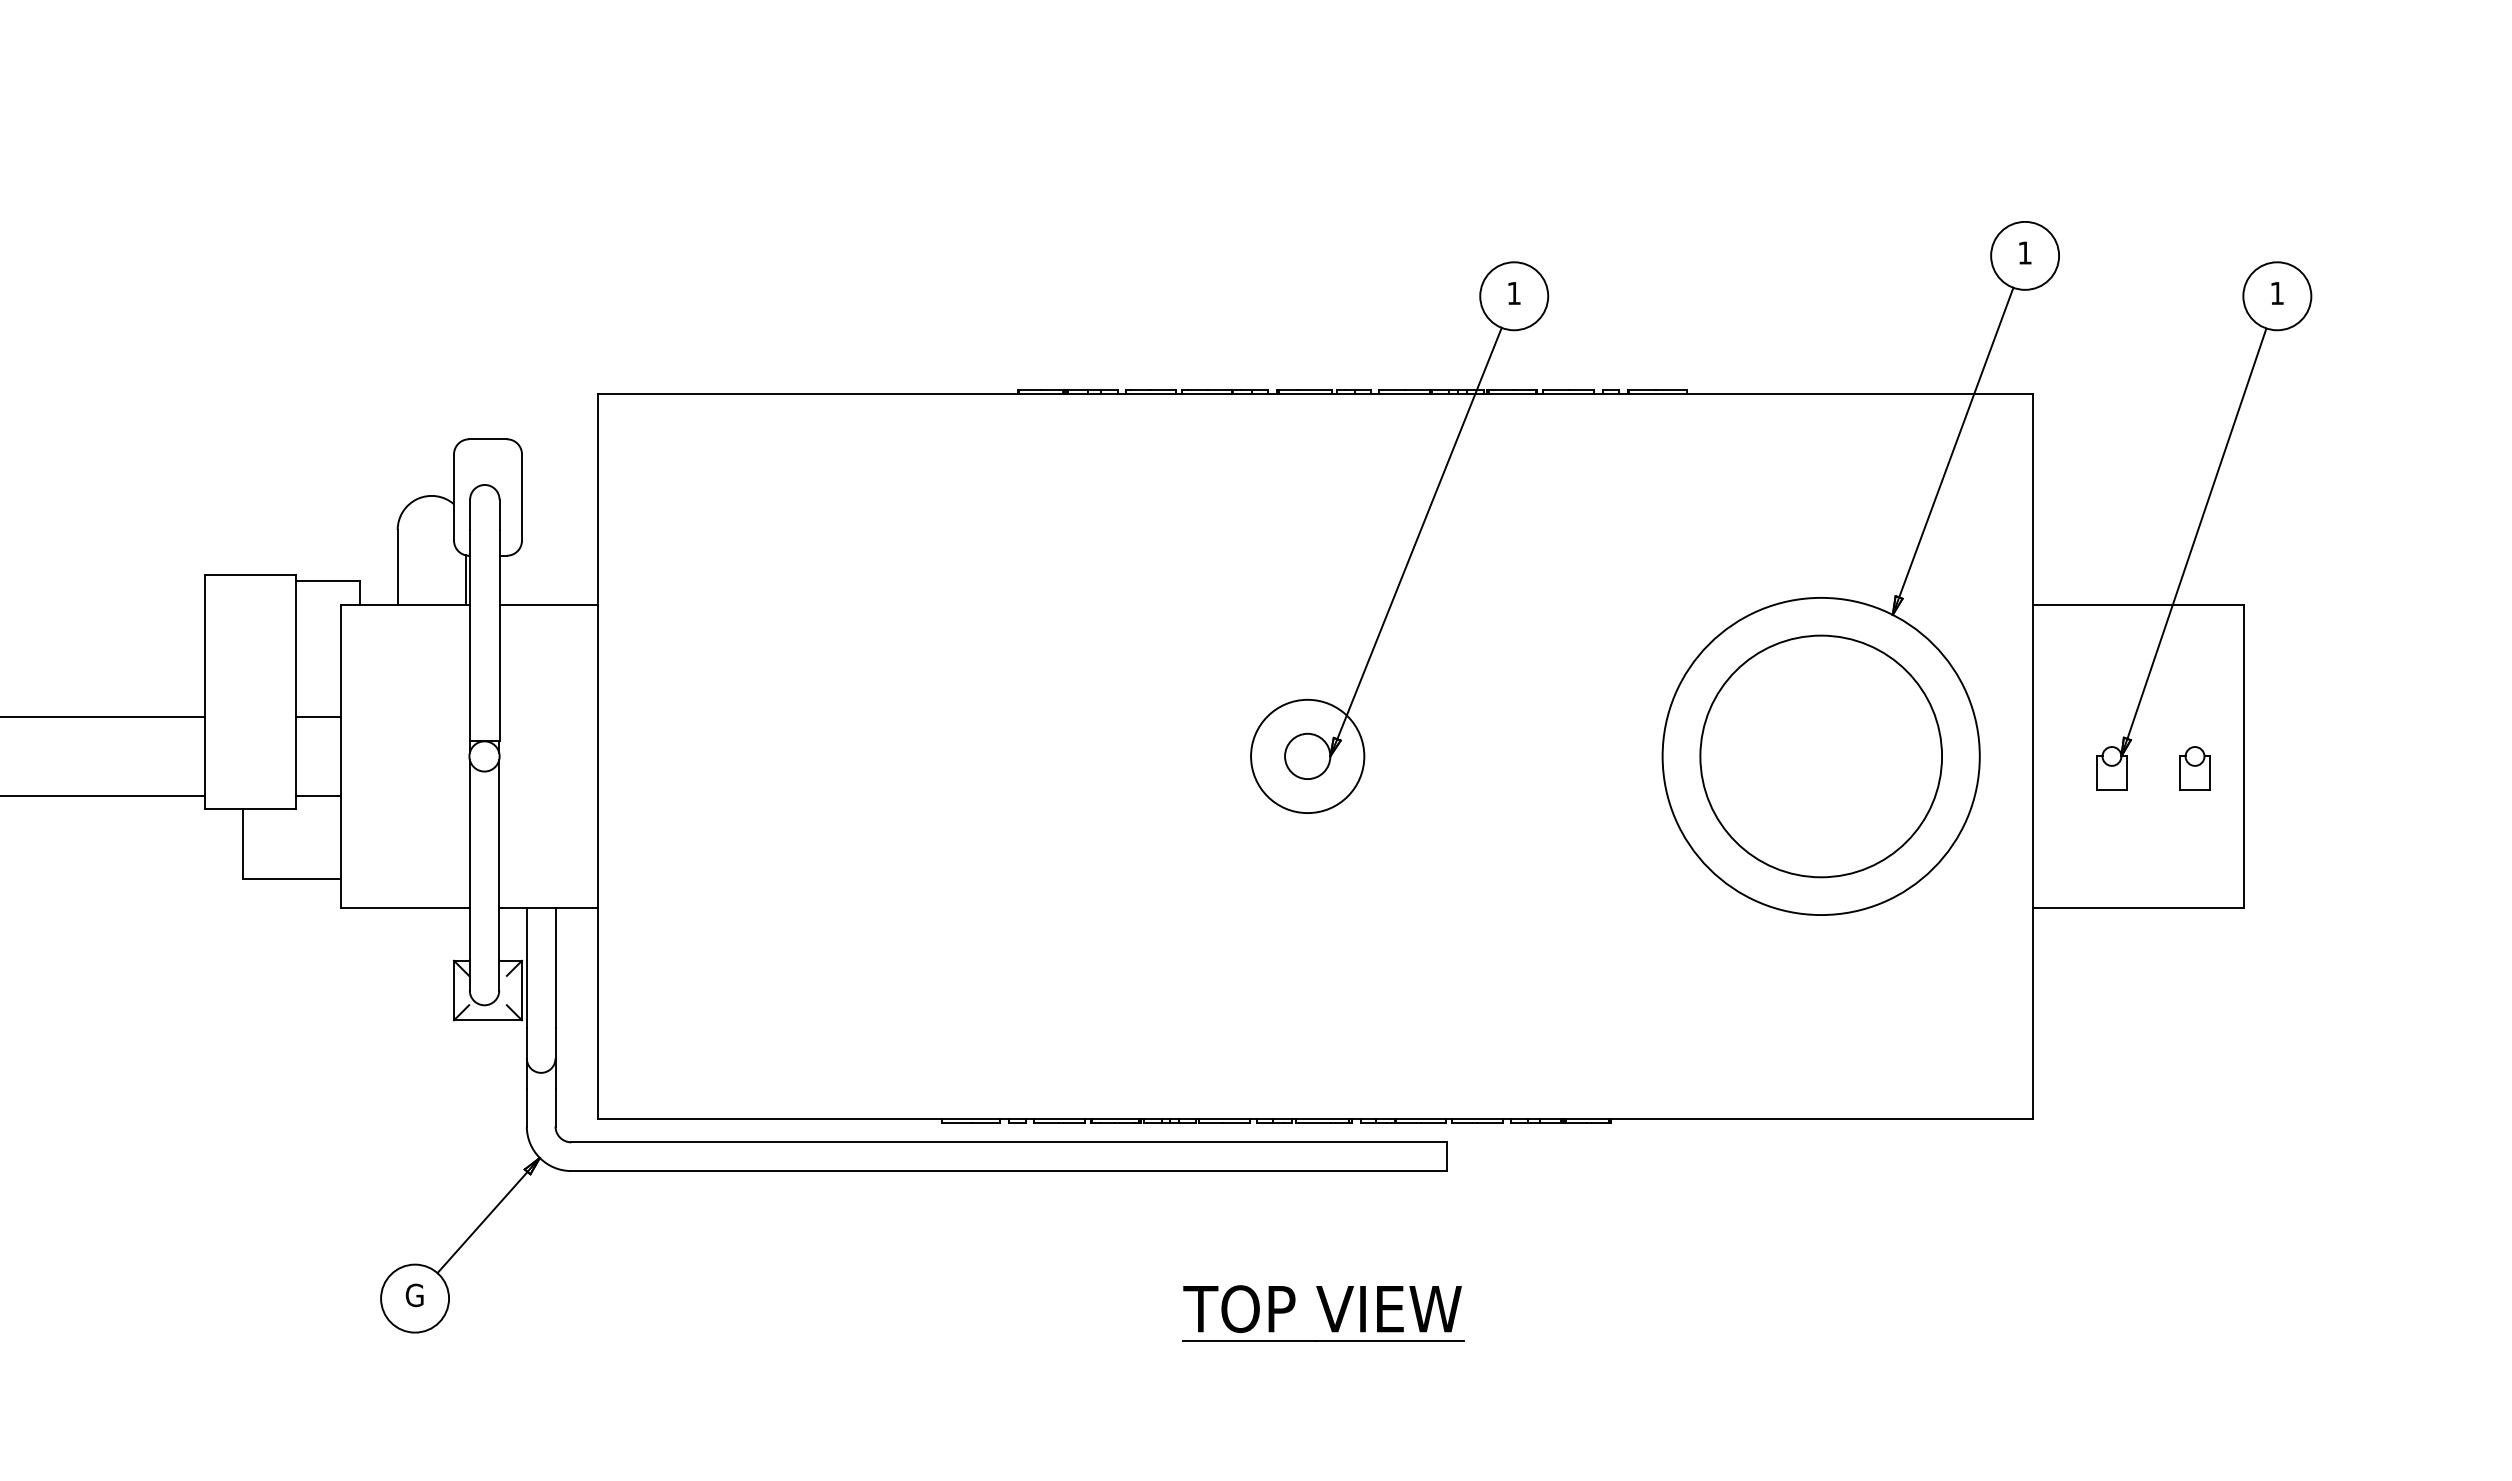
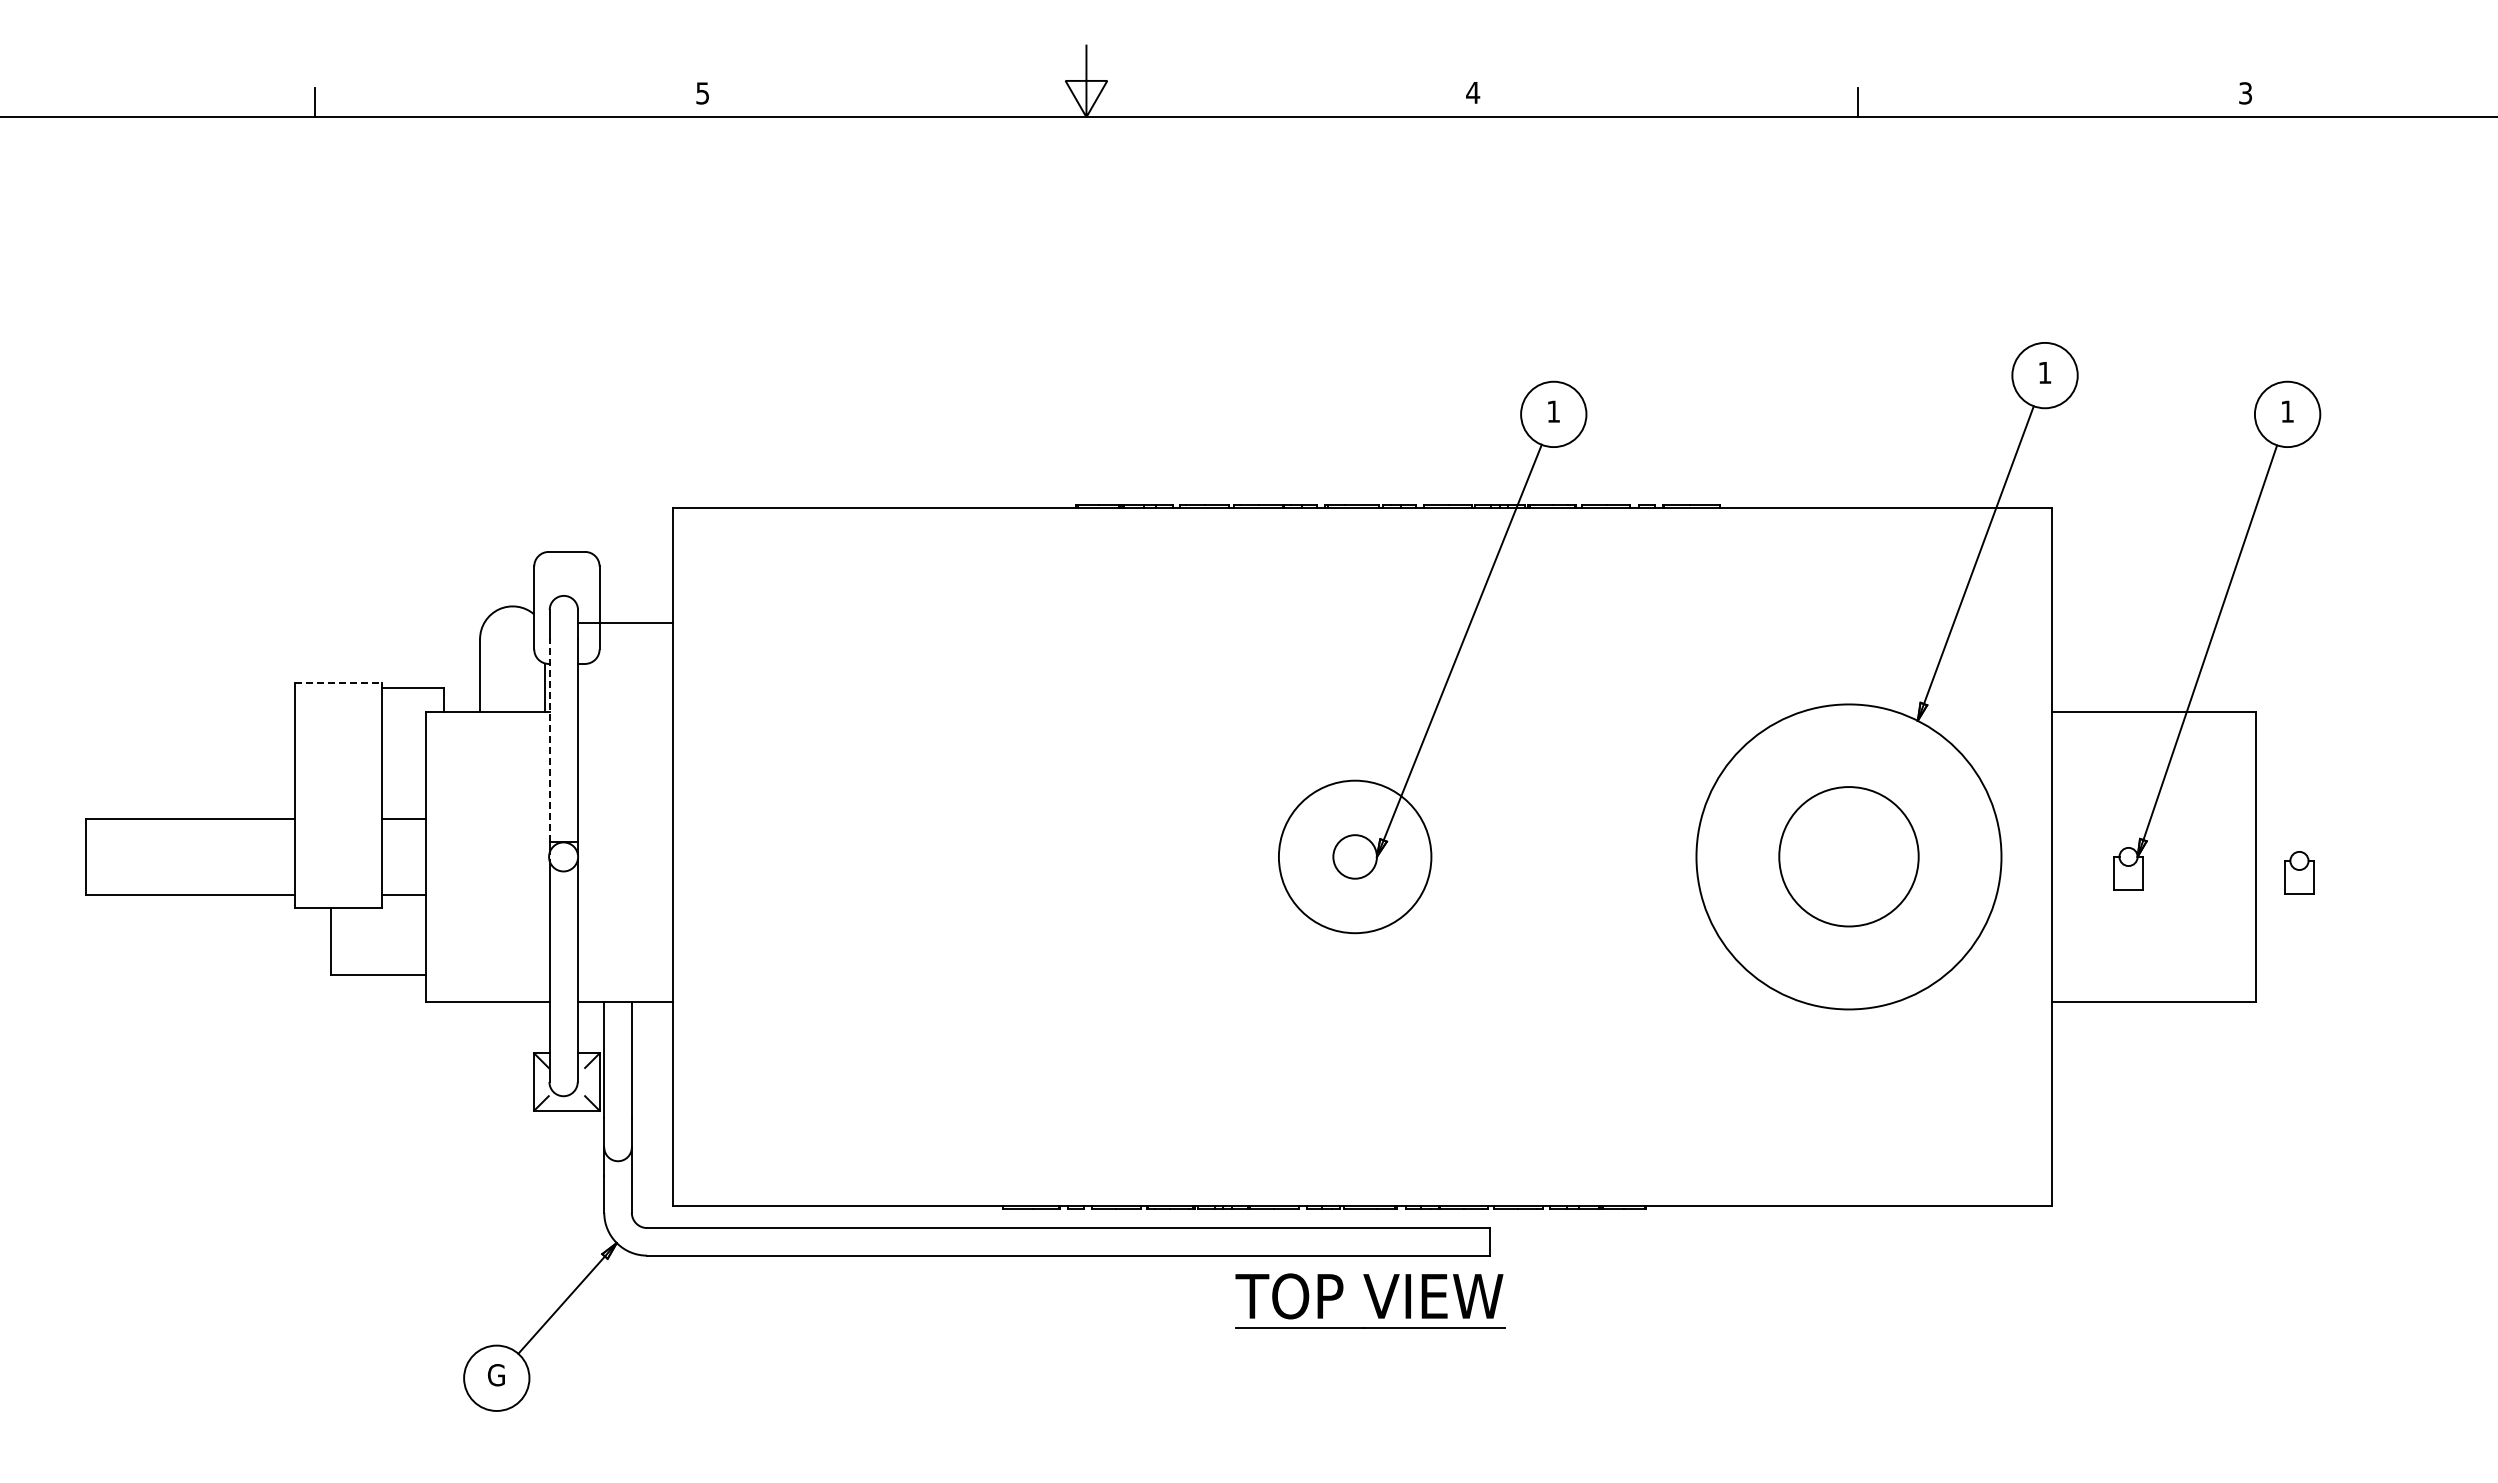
line: (250, 575) -> (338, 682), solid -> dashed
line: (548, 605) -> (625, 622), moved
line: (469, 635) -> (549, 740), solid -> dashed
circle: (1307, 755) -> (1354, 856), size x1.4
circle: (1820, 755) -> (1848, 856), size x0.6
part: (2195, 768) -> (2299, 872), moved
part: (1323, 1313) -> (1370, 1300), moved

